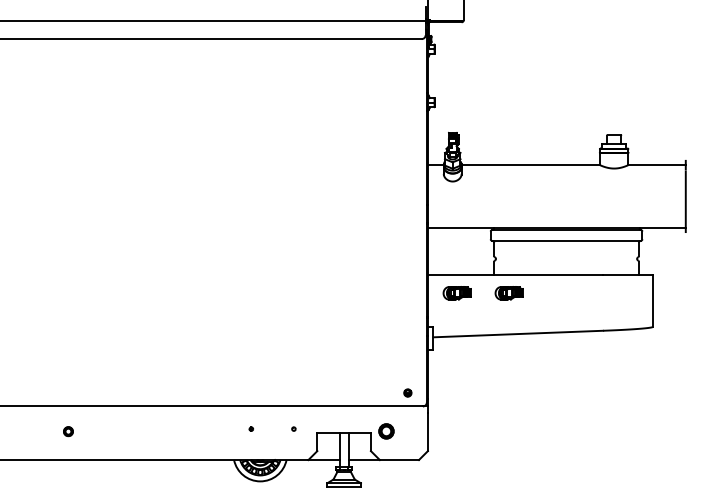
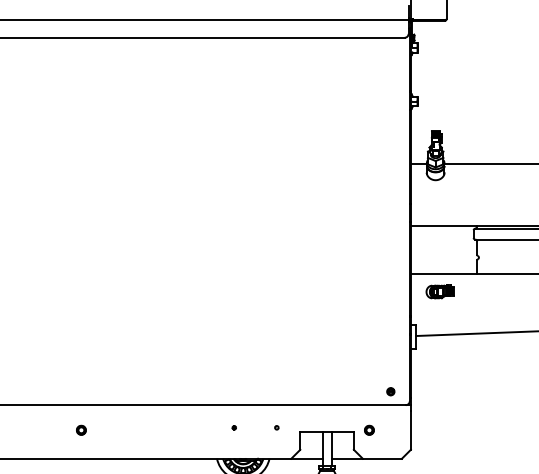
part: (508, 293) -> (491, 292), removed
part: (68, 431) -> (81, 430), moved
part: (386, 431) -> (369, 430), size x0.62

